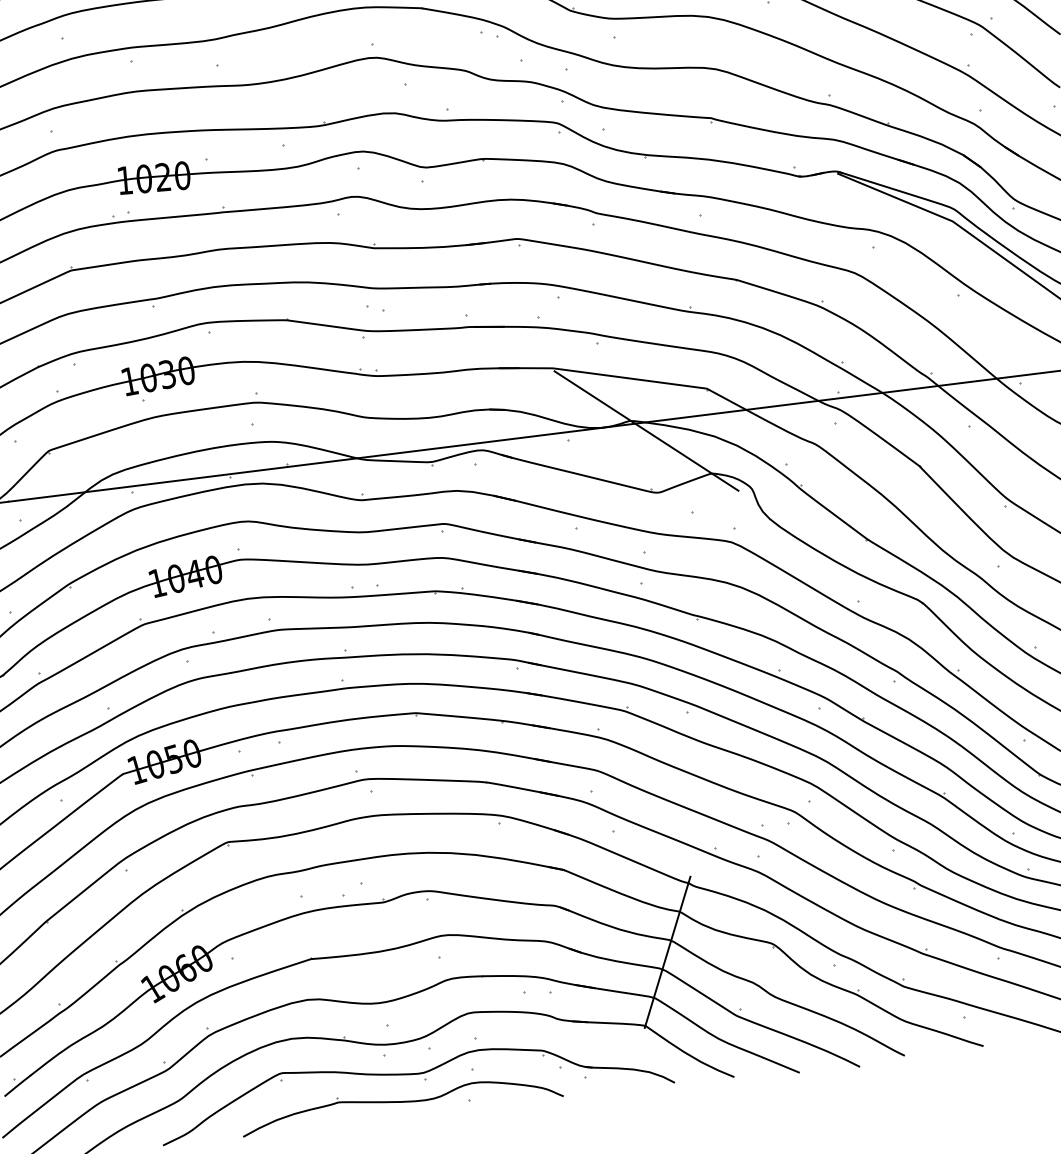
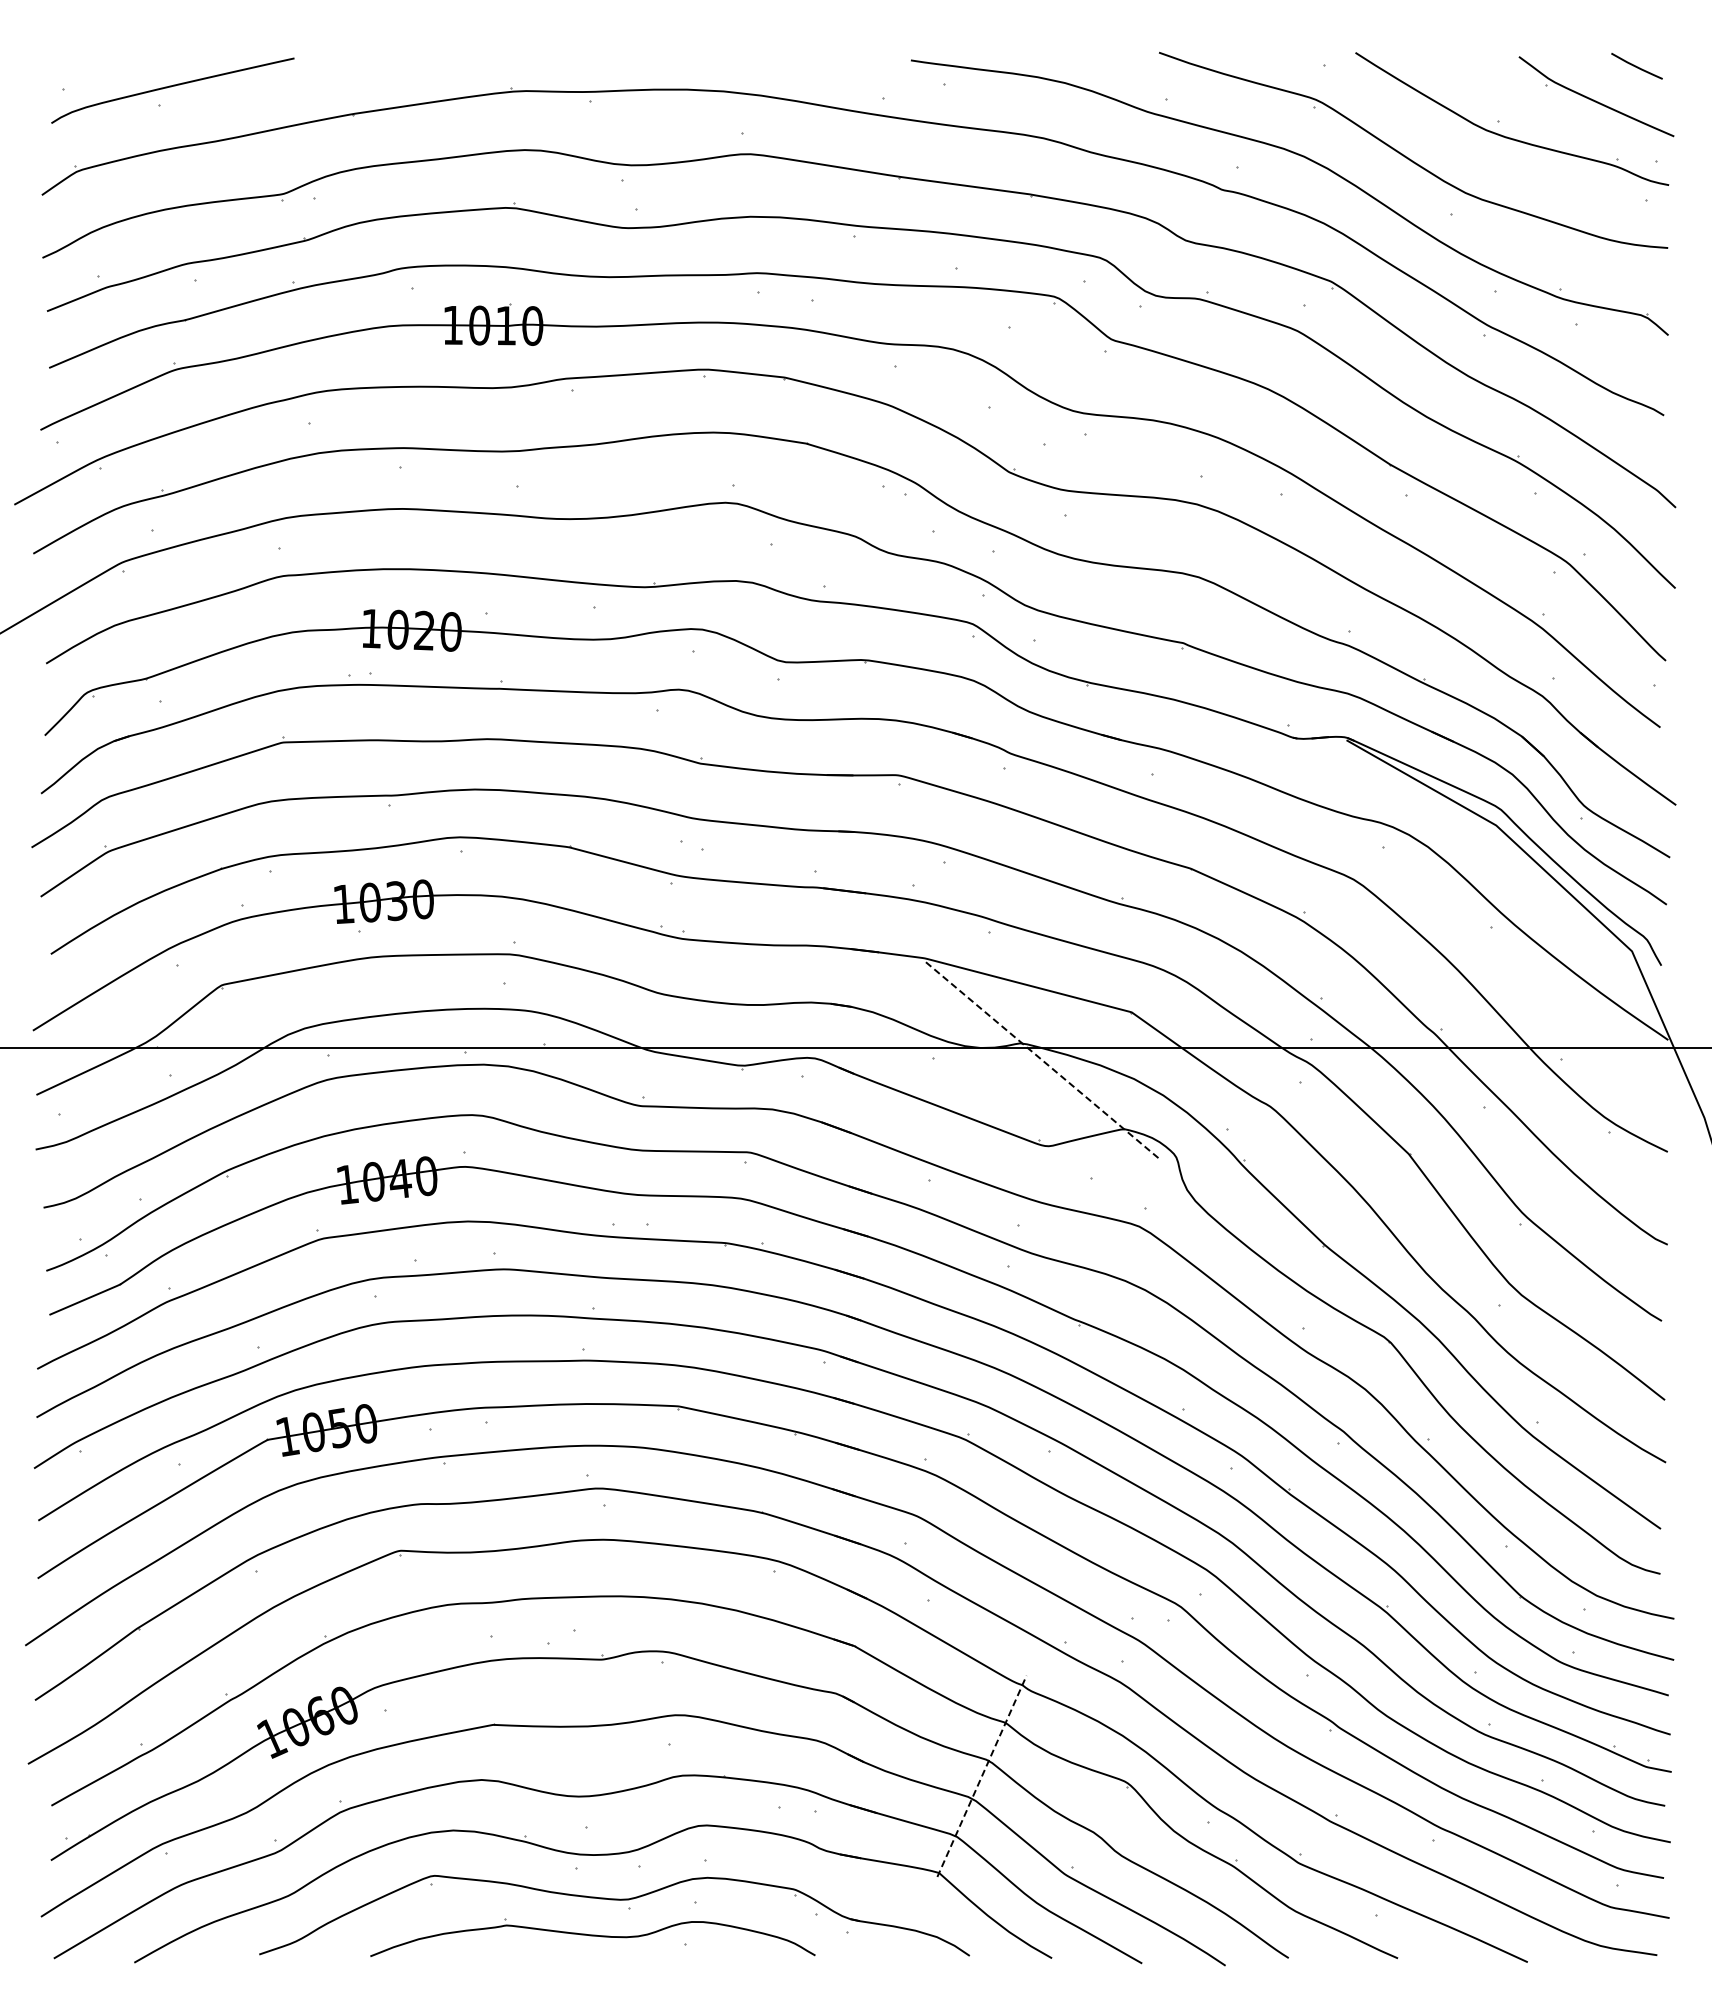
line: (646, 430) -> (1041, 1059), solid -> dashed
line: (667, 951) -> (982, 1775), solid -> dashed

